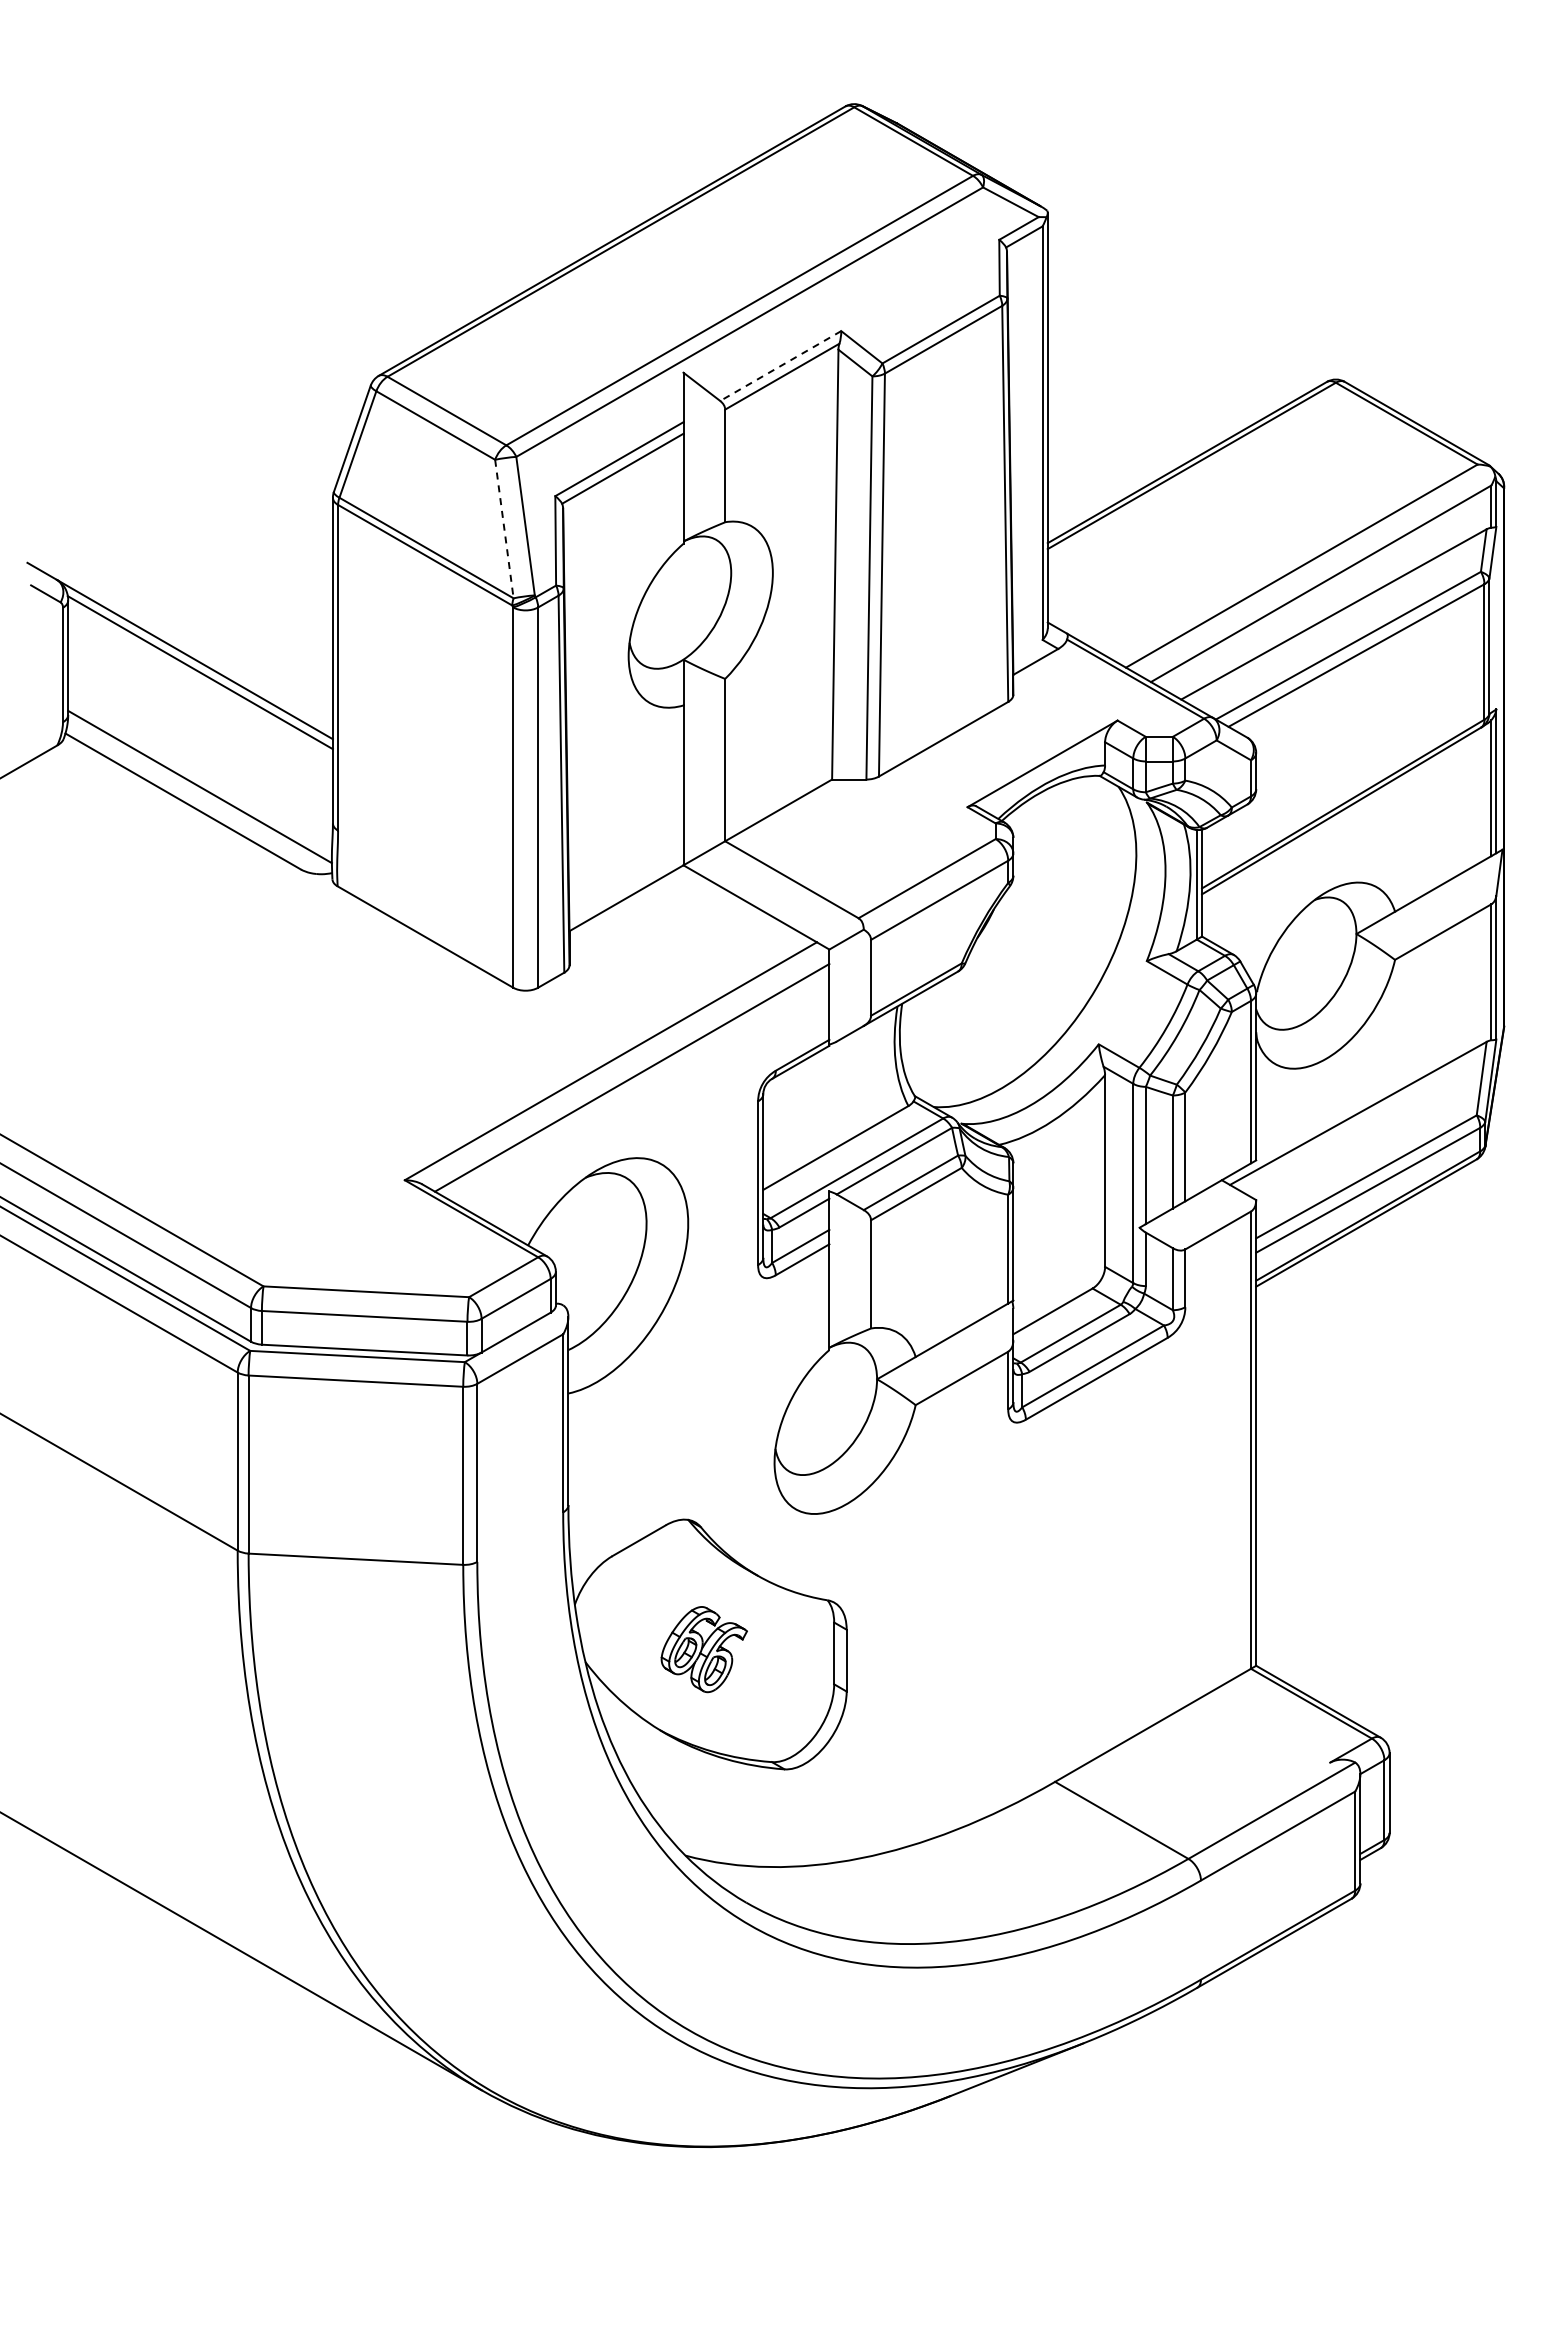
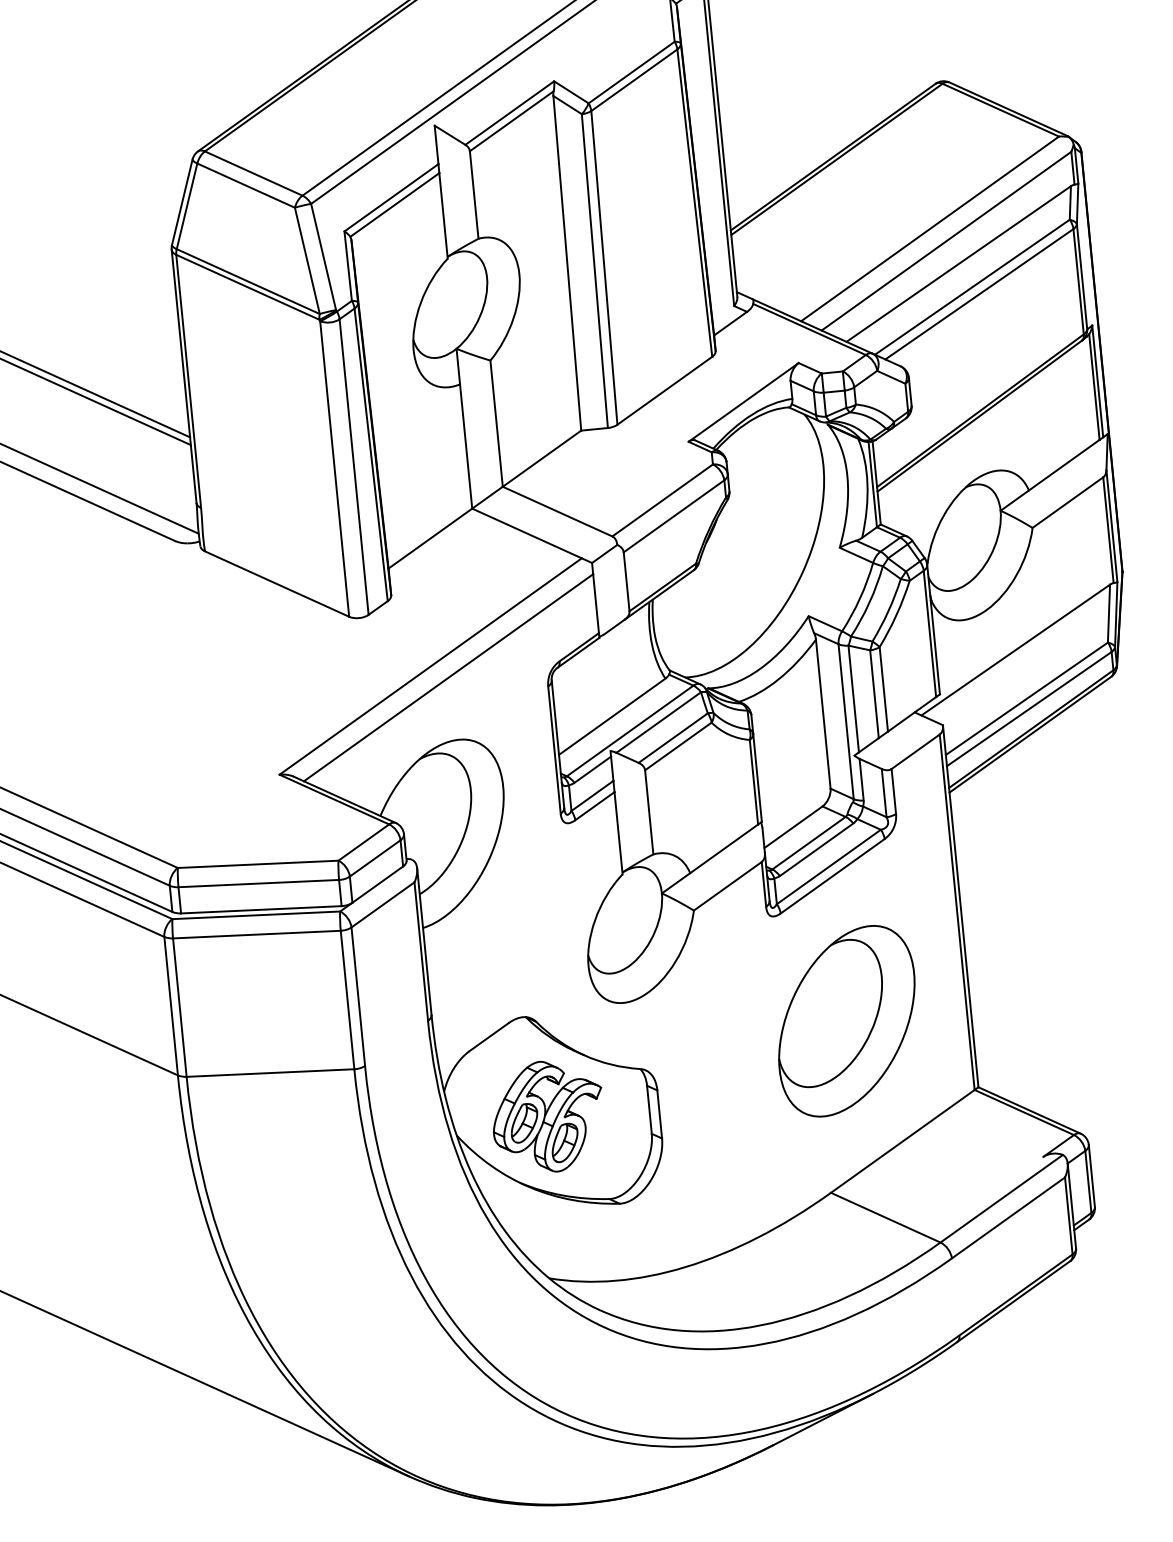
line: (780, 366) -> (509, 113), dashed -> solid
line: (504, 529) -> (307, 261), dashed -> solid
part: (1096, 1565) -> (846, 1021), added
part: (704, 1649) -> (548, 1116), size x1.67

